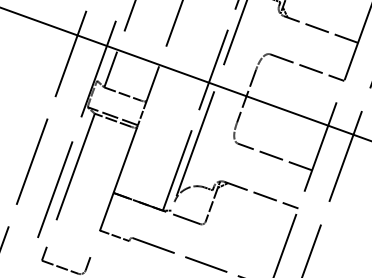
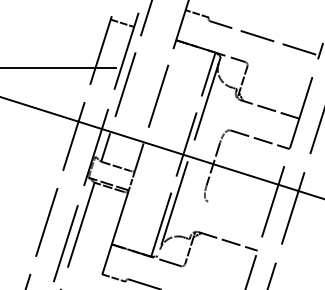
line: (274, 156) -> (237, 210), removed

